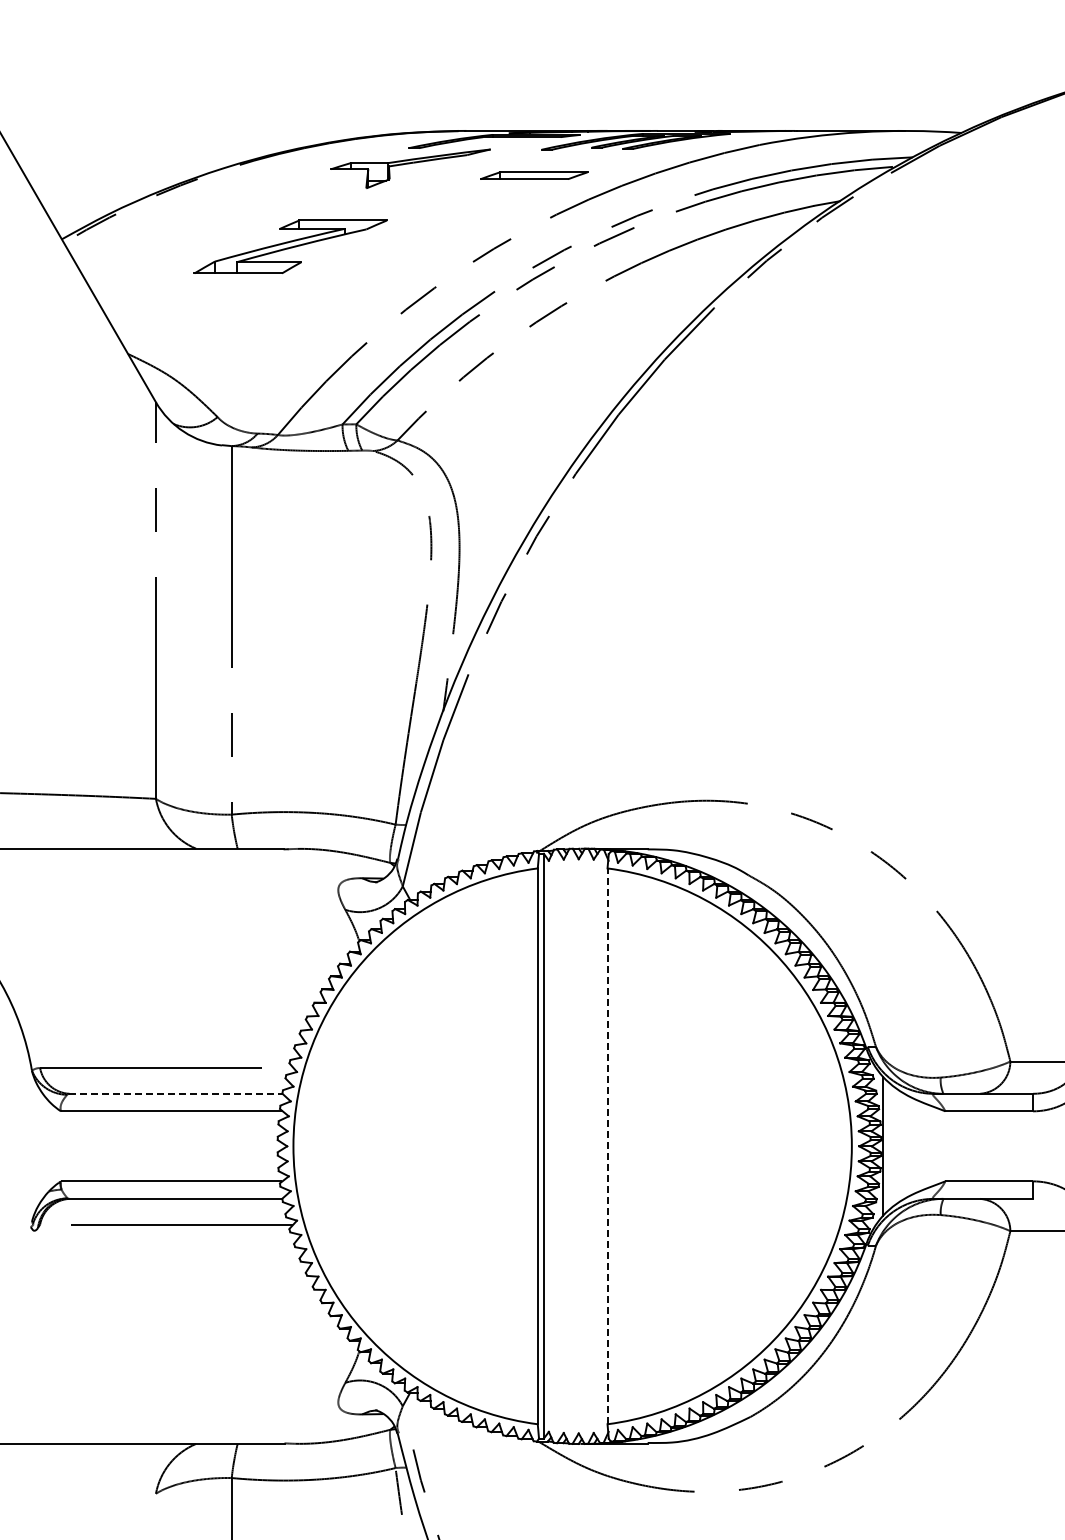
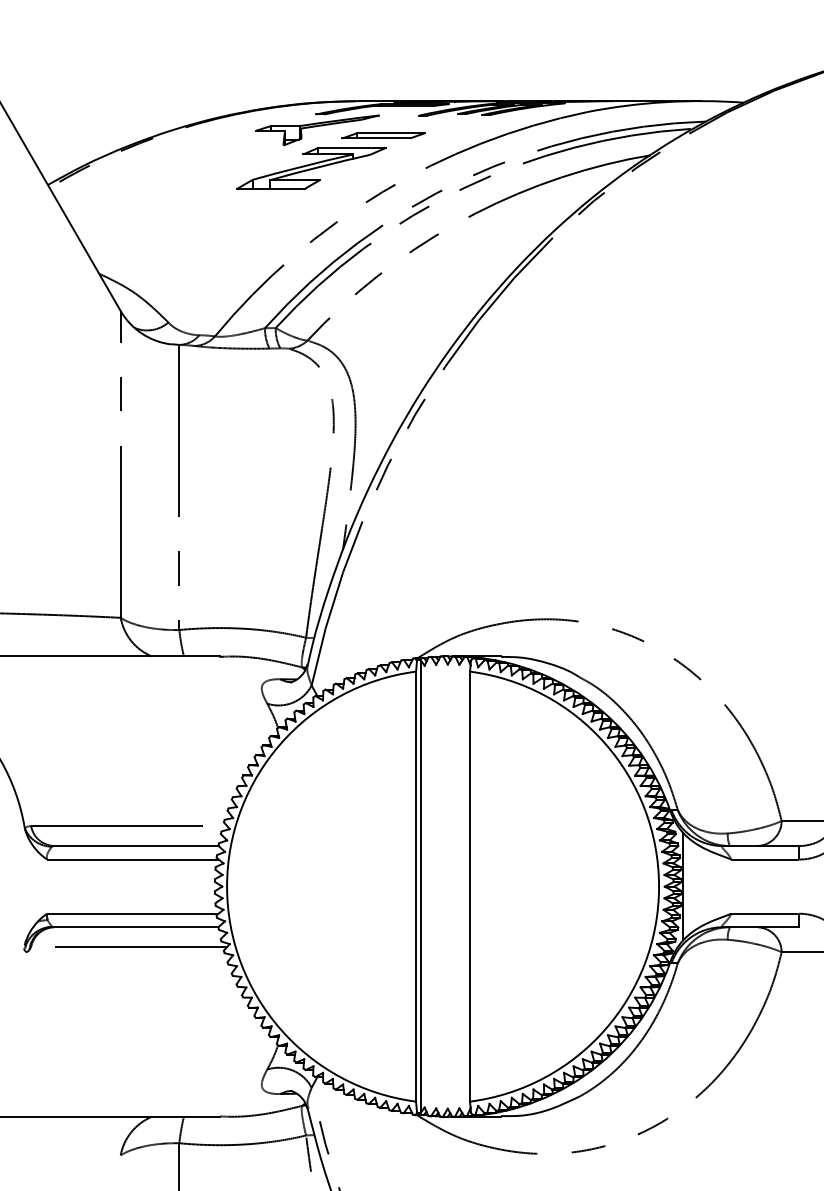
part: (534, 175) -> (384, 135), moved
part: (290, 246) -> (311, 168), moved
line: (175, 1093) -> (135, 845), dashed -> solid
line: (607, 1146) -> (470, 886), dashed -> solid

